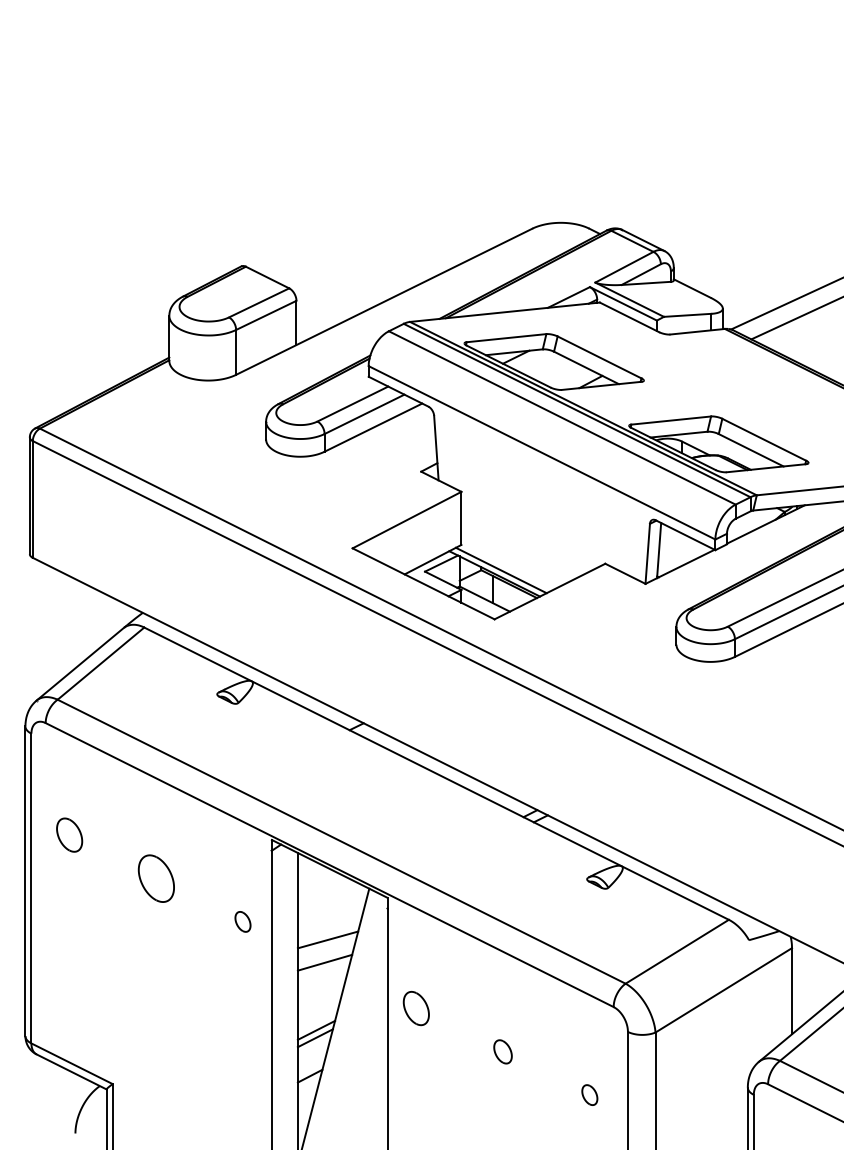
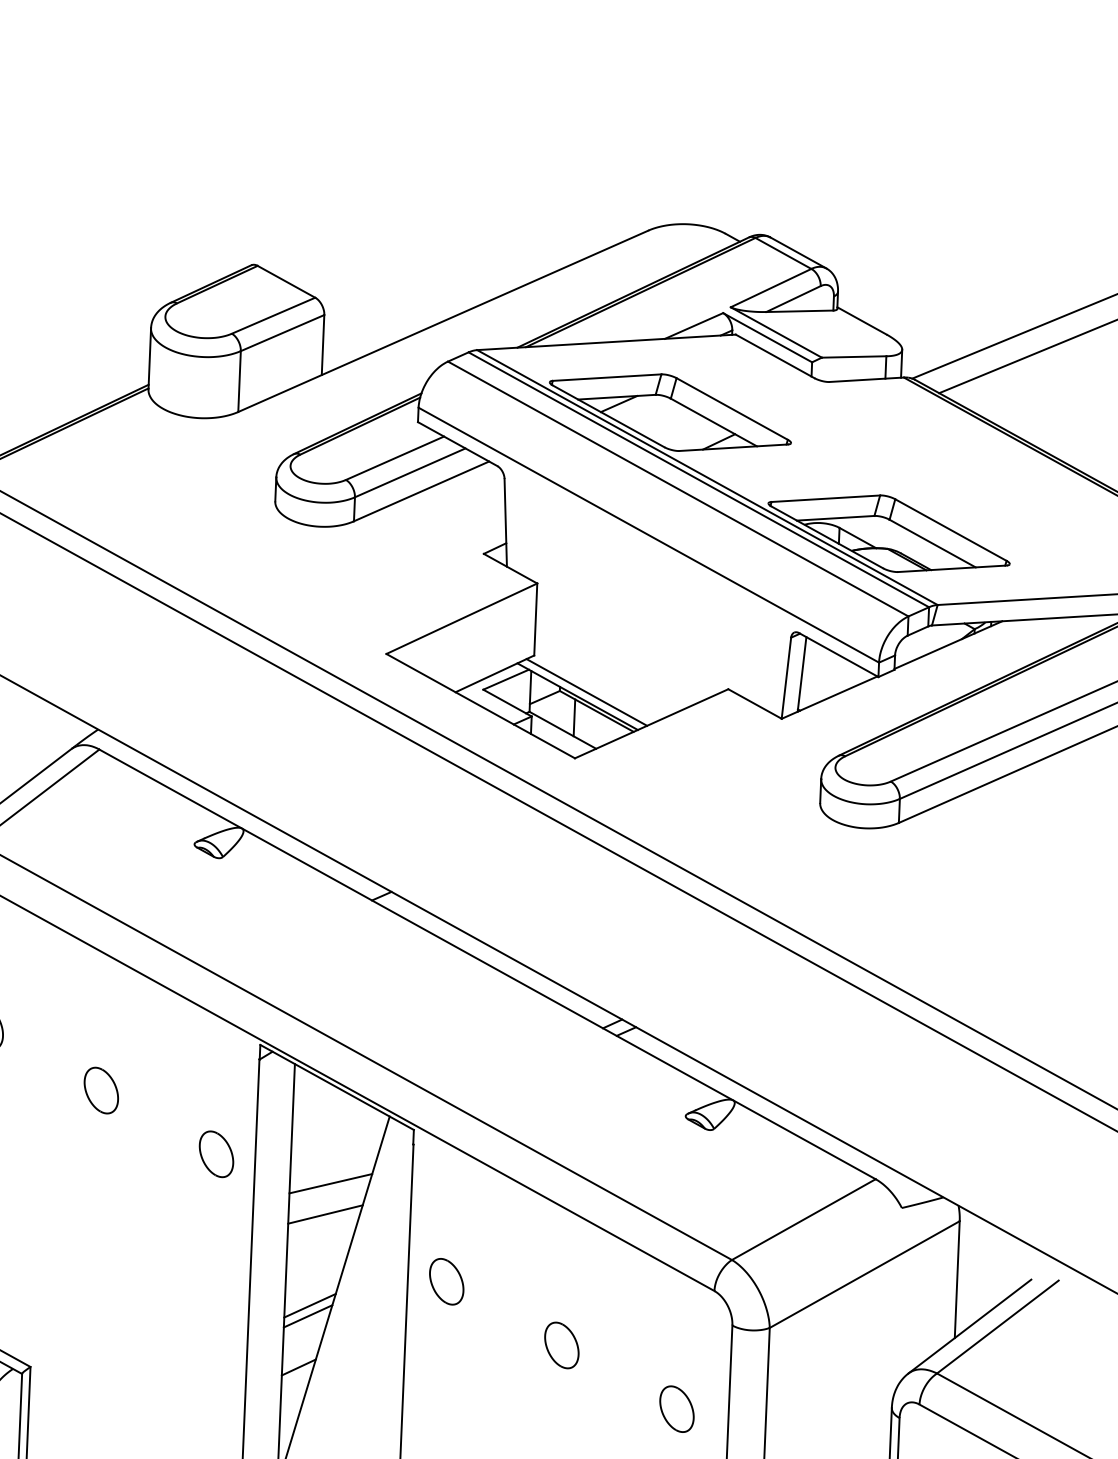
part: (155, 877) -> (100, 1089), size x0.71
part: (242, 921) -> (215, 1153), size x1.67
part: (502, 1051) -> (561, 1344), size x1.43
part: (589, 1094) -> (676, 1408), size x1.67

